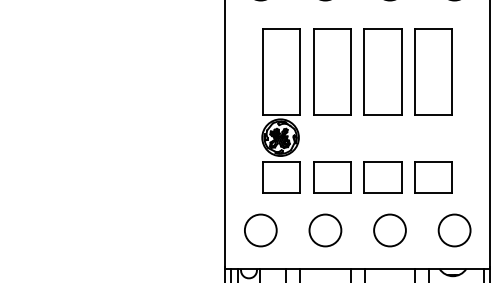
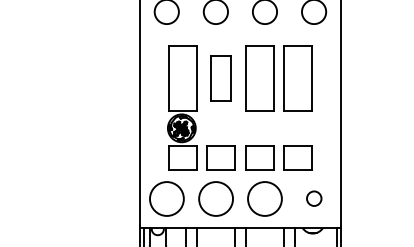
part: (331, 72) -> (220, 78), size x0.7
circle: (260, 230) -> (166, 198), size x1.4
circle: (324, 230) -> (215, 198), size x1.4
circle: (389, 230) -> (264, 198), size x1.4
circle: (455, 230) -> (314, 198), size x0.6

